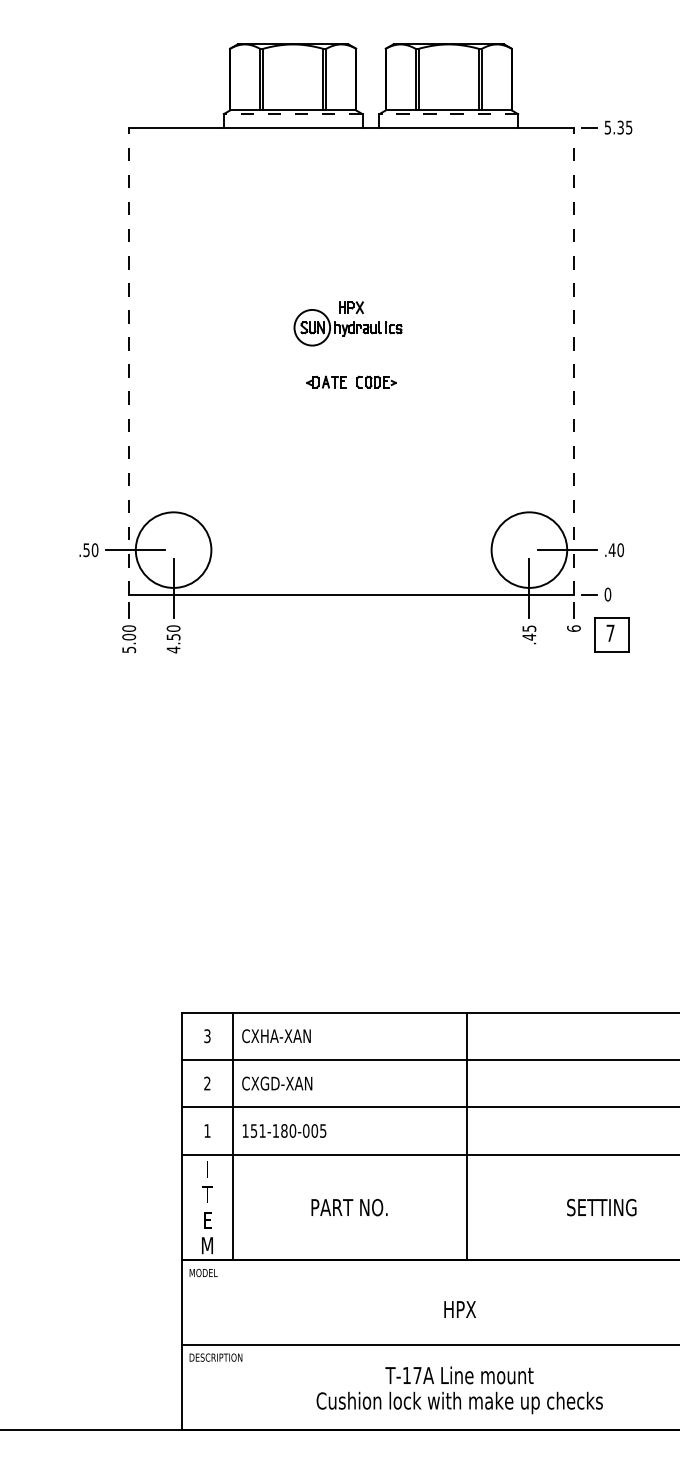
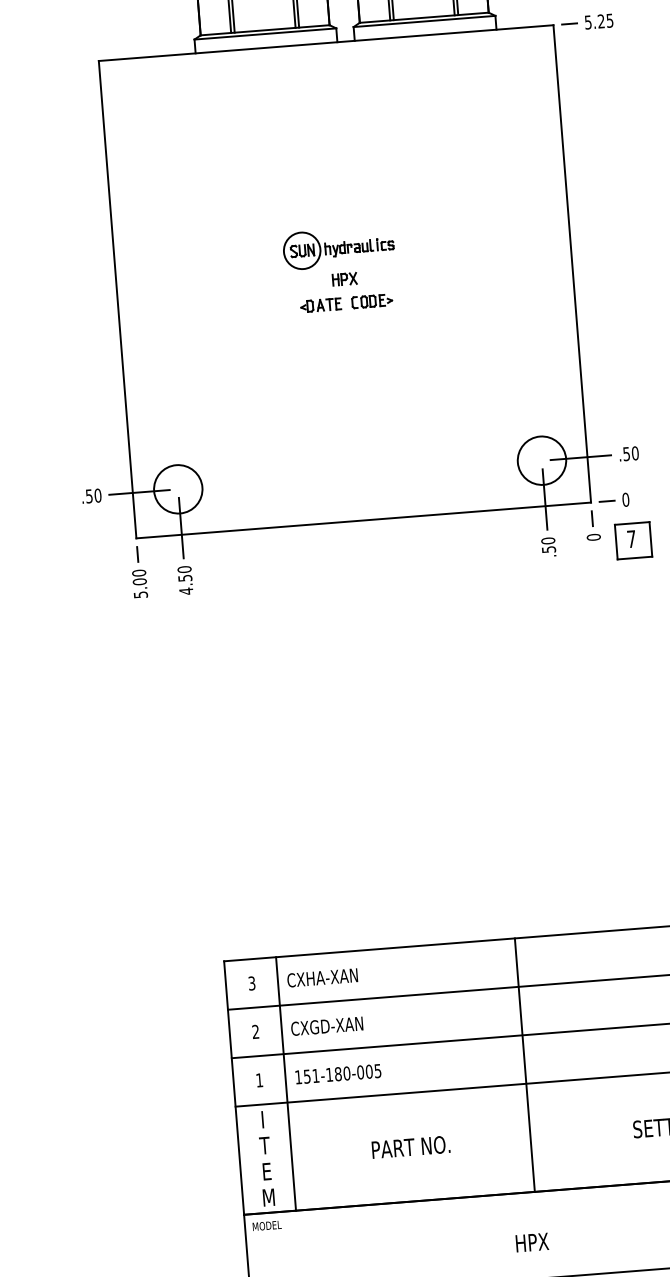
line: (292, 114) -> (264, 34), dashed -> solid
line: (448, 114) -> (424, 21), dashed -> solid
text: (620, 127) -> (601, 21), 5.35 -> 5.25
part: (351, 307) -> (344, 279), moved
line: (129, 360) -> (117, 299), dashed -> solid
line: (573, 360) -> (571, 263), dashed -> solid
circle: (173, 549) -> (178, 488), size x0.62
circle: (529, 549) -> (542, 460), size x0.62
text: (611, 550) -> (625, 454), .40 -> .50
text: (573, 628) -> (593, 537), 6 -> 0
text: (529, 632) -> (548, 544), .45 -> .50

